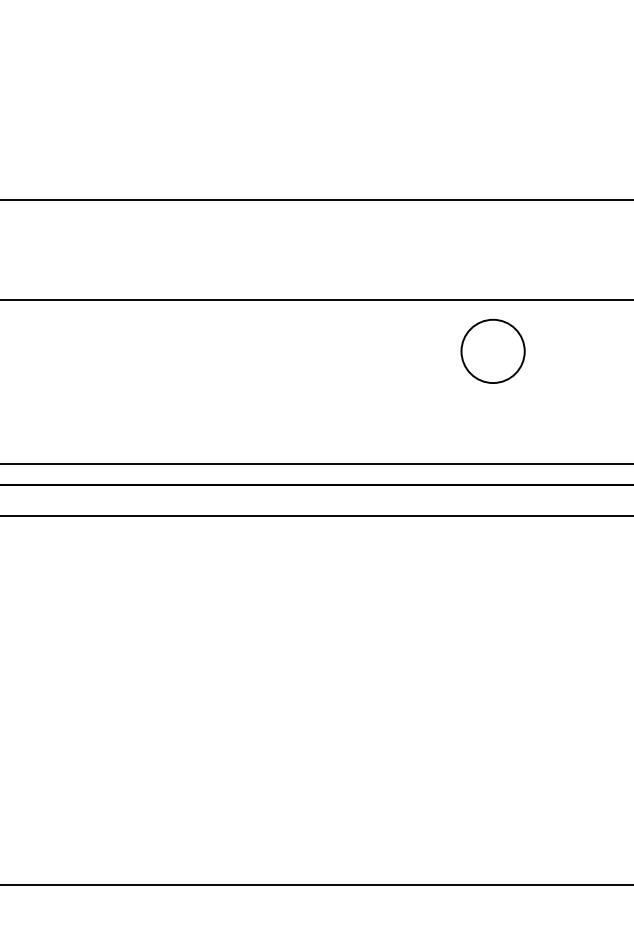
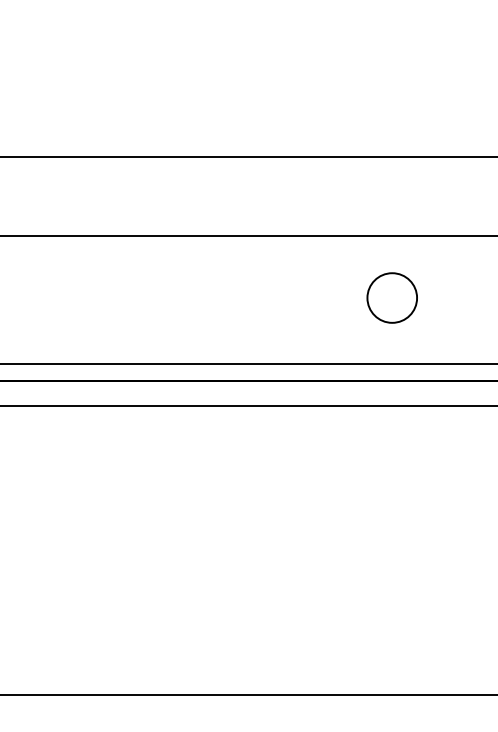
circle: (492, 350) -> (391, 297), moved

